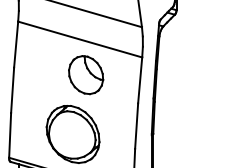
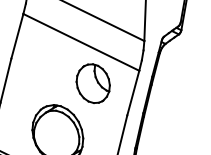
part: (86, 75) -> (93, 84), moved

